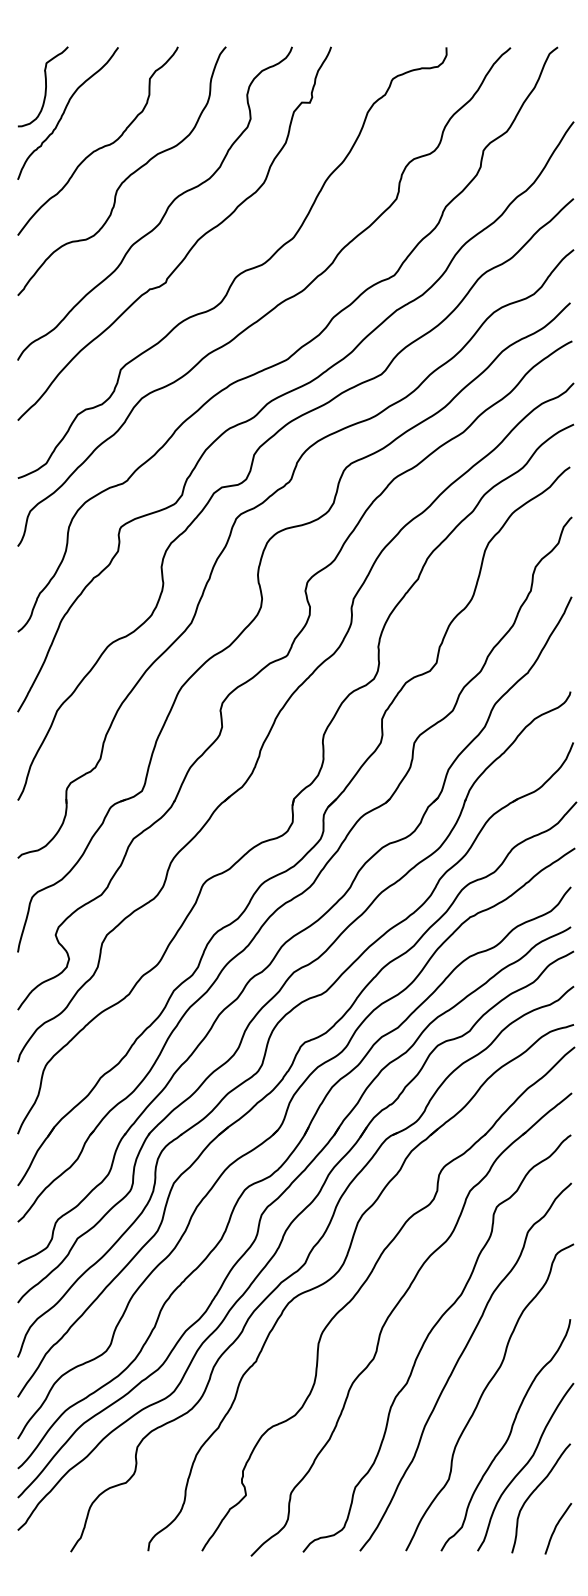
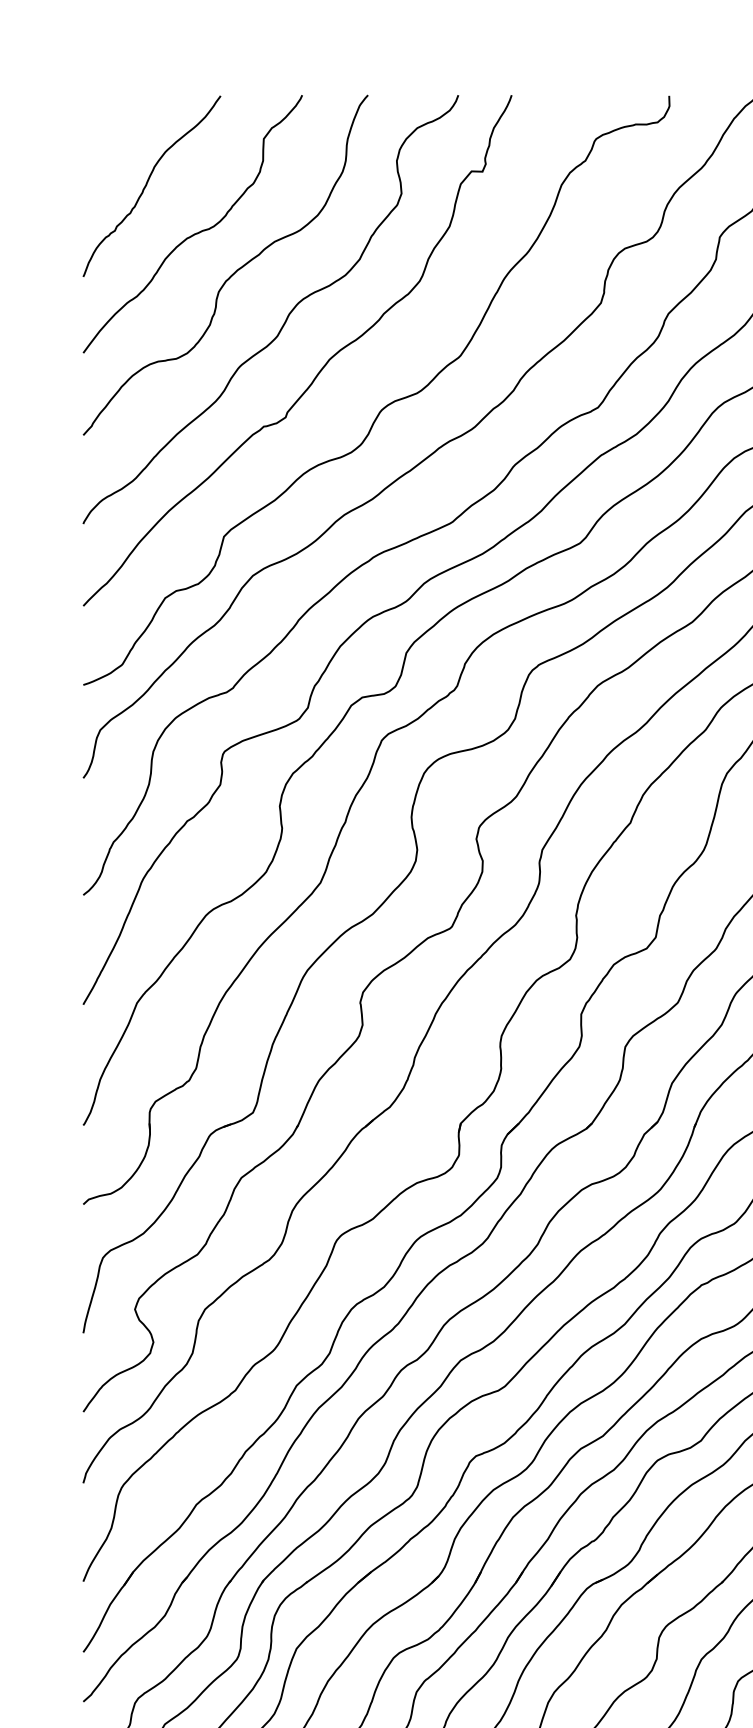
curve: (45, 86) -> (121, 149), removed

